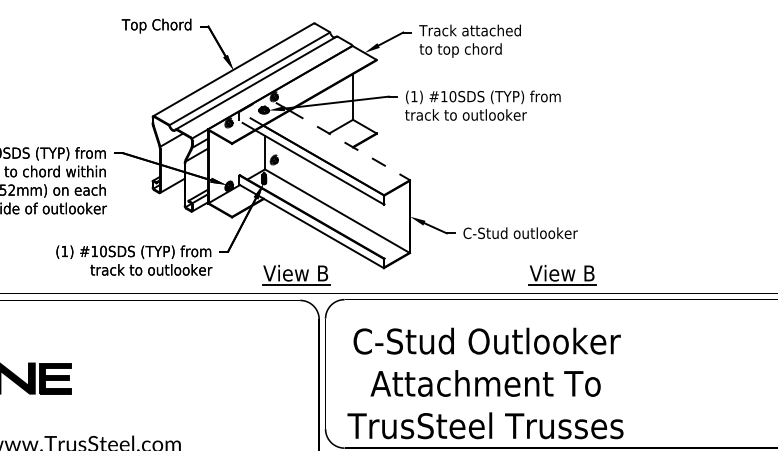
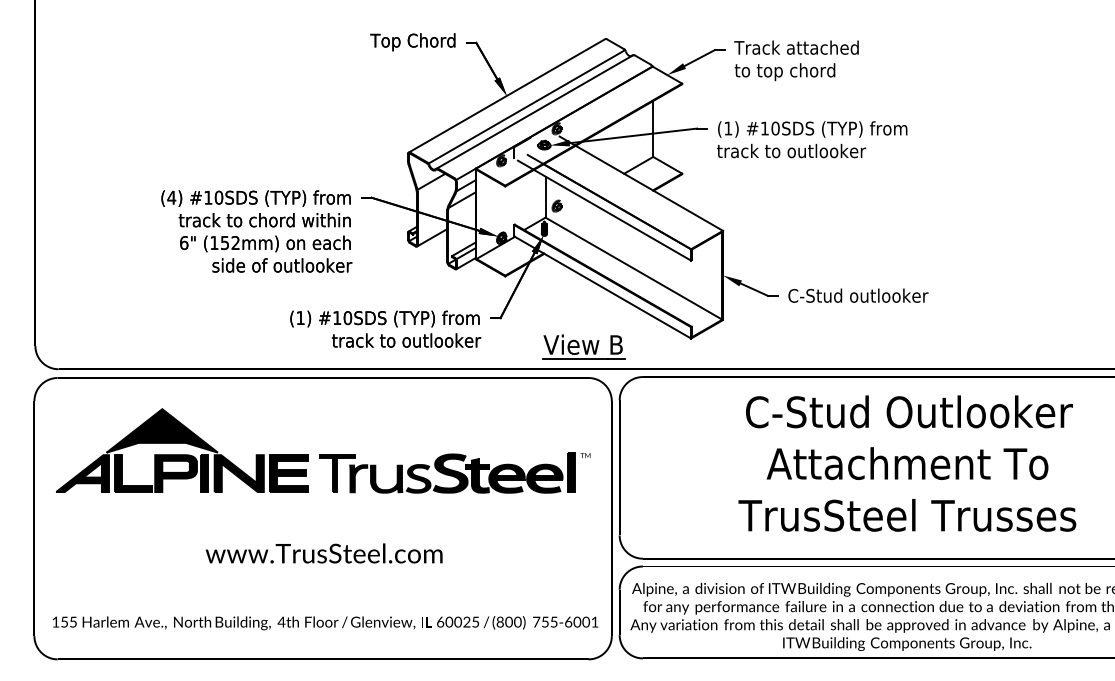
line: (349, 145) -> (649, 188), dashed -> solid
part: (562, 274) -> (909, 346), removed
part: (190, 377) -> (454, 472), added
text: (485, 383) -> (907, 463), moved

